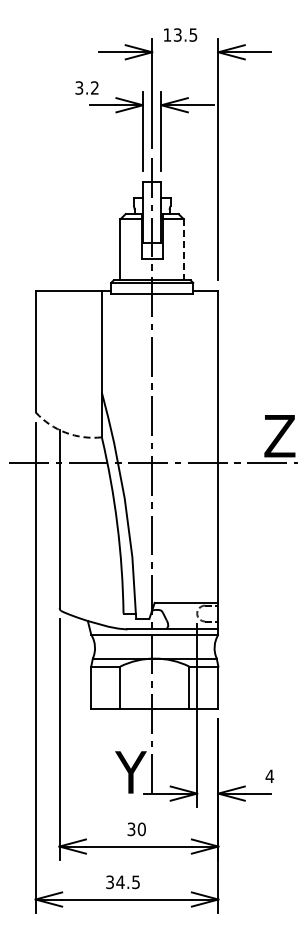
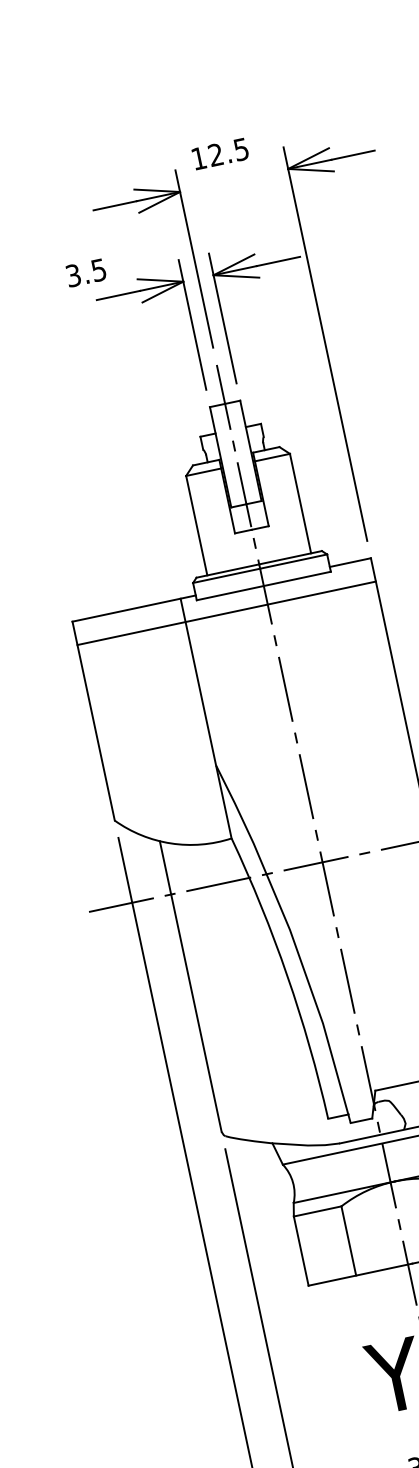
text: (177, 34) -> (215, 154), 13.5 -> 12.5
text: (94, 87) -> (98, 269), 3.2 -> 3.5
line: (183, 250) -> (300, 504), dashed -> solid
line: (126, 304) -> (225, 612), added
arc: (65, 432) -> (170, 843), dashed -> solid

